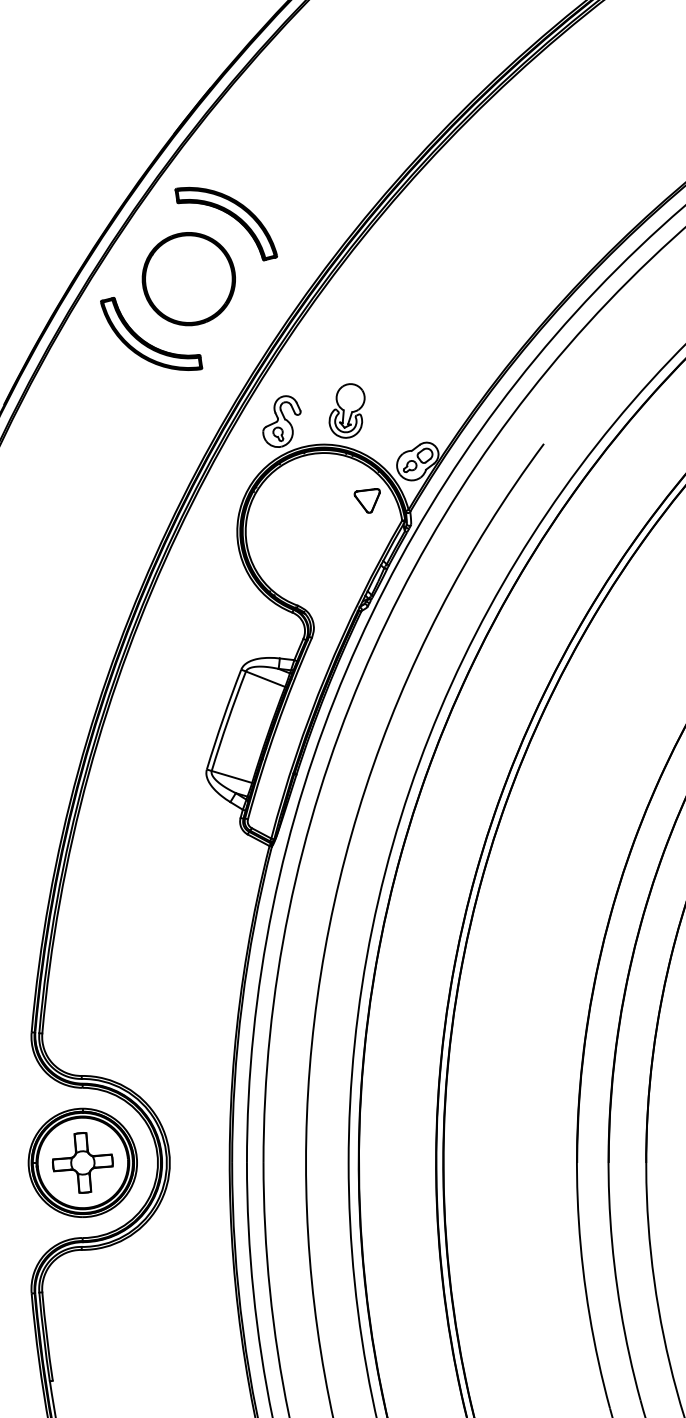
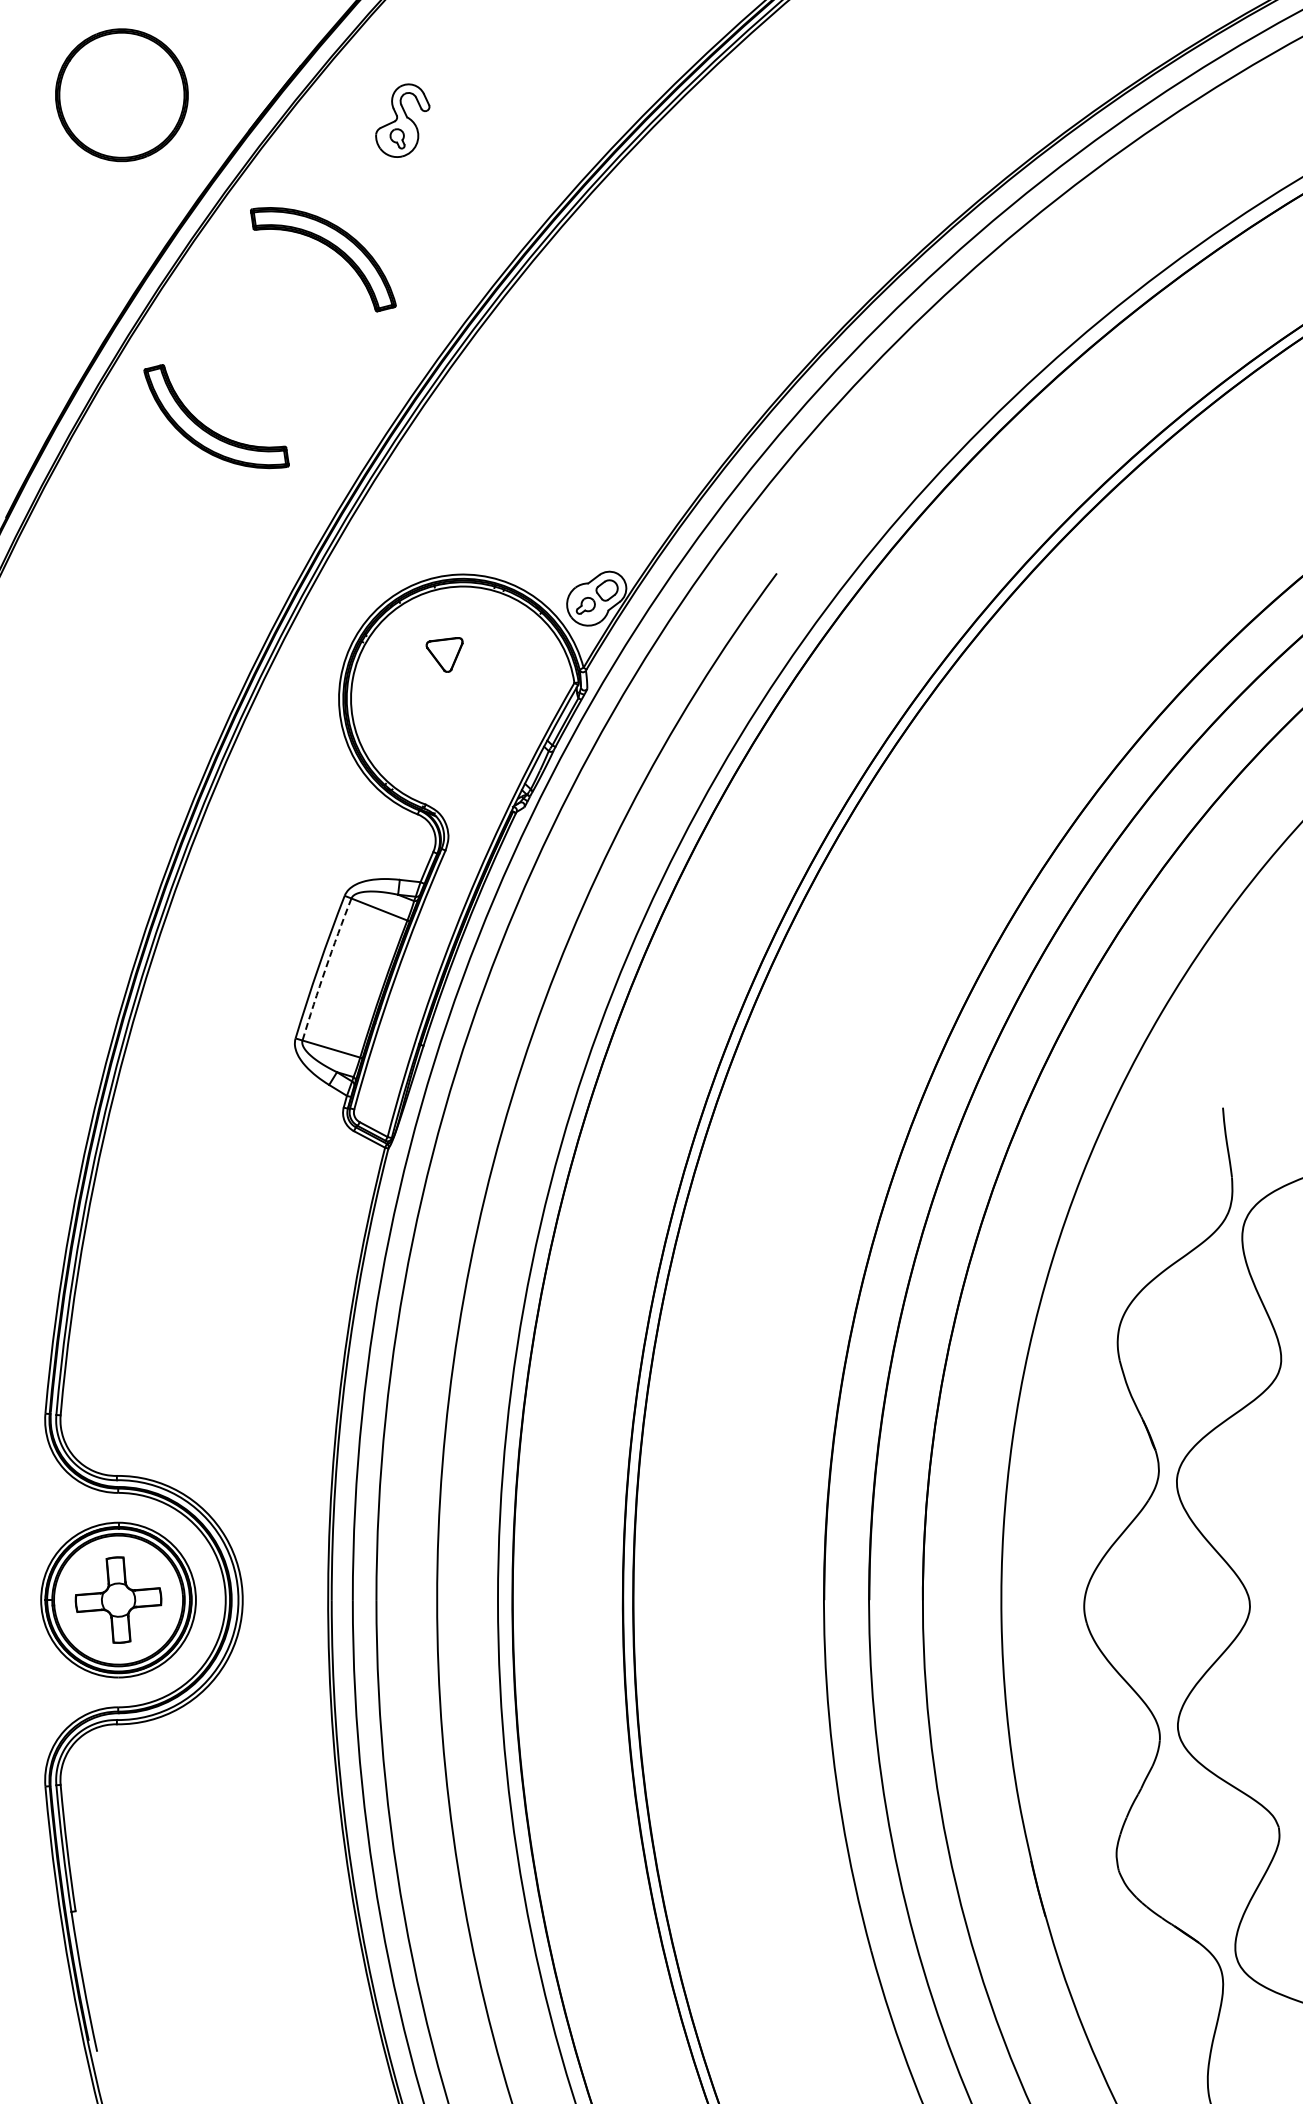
part: (188, 279) -> (121, 95), moved
part: (346, 410) -> (495, 526), removed
part: (281, 421) -> (402, 120), moved
part: (367, 500) -> (444, 654), moved
arc: (227, 721) -> (325, 969), solid -> dashed

